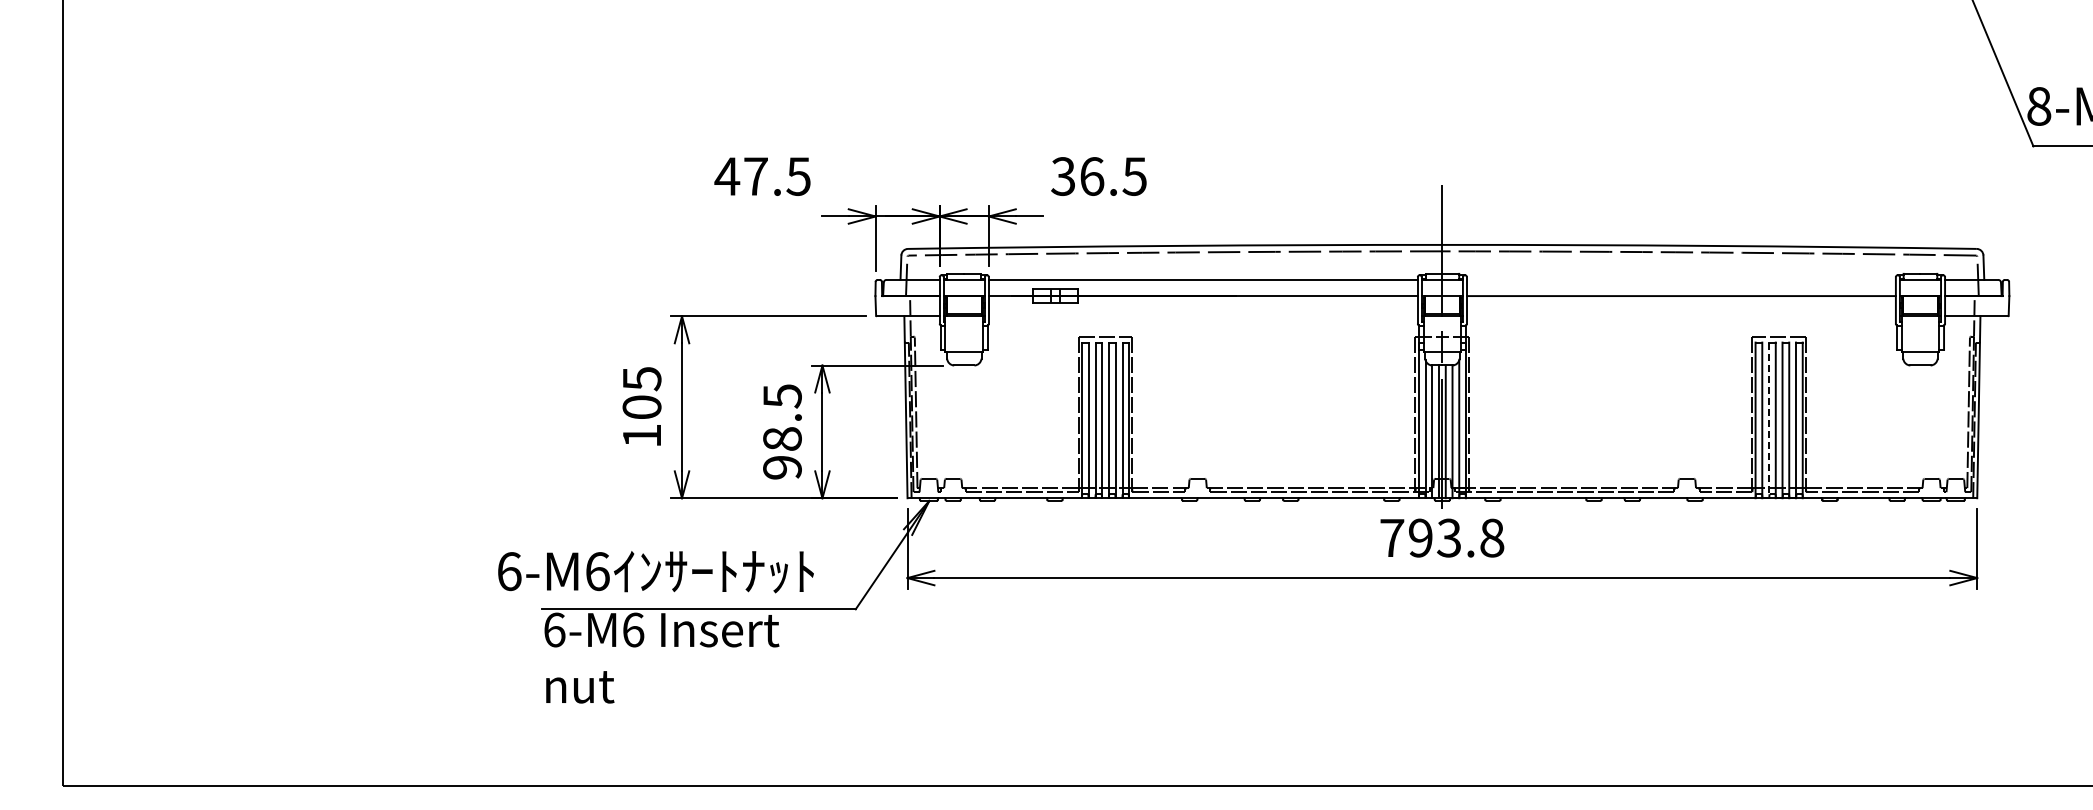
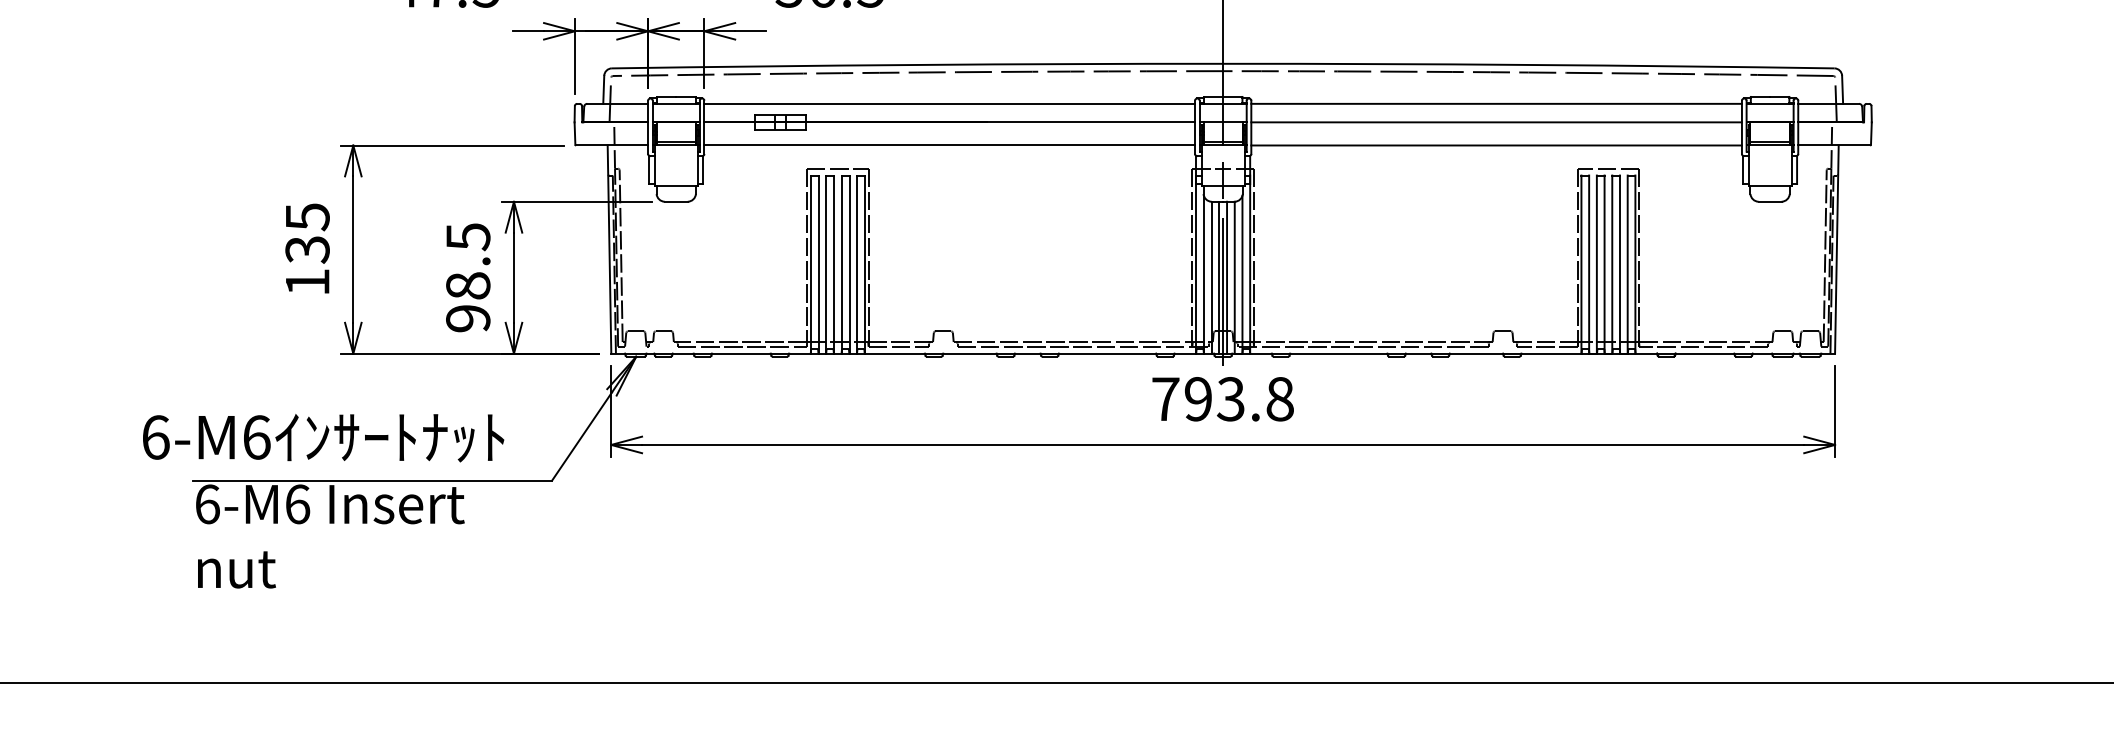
line: (1680, 279) -> (1495, 103), added
line: (1202, 316) -> (948, 145), added
line: (1680, 316) -> (1495, 145), added
text: (641, 407) -> (306, 249), 105 -> 135
line: (1769, 420) -> (1597, 264), dashed -> solid

